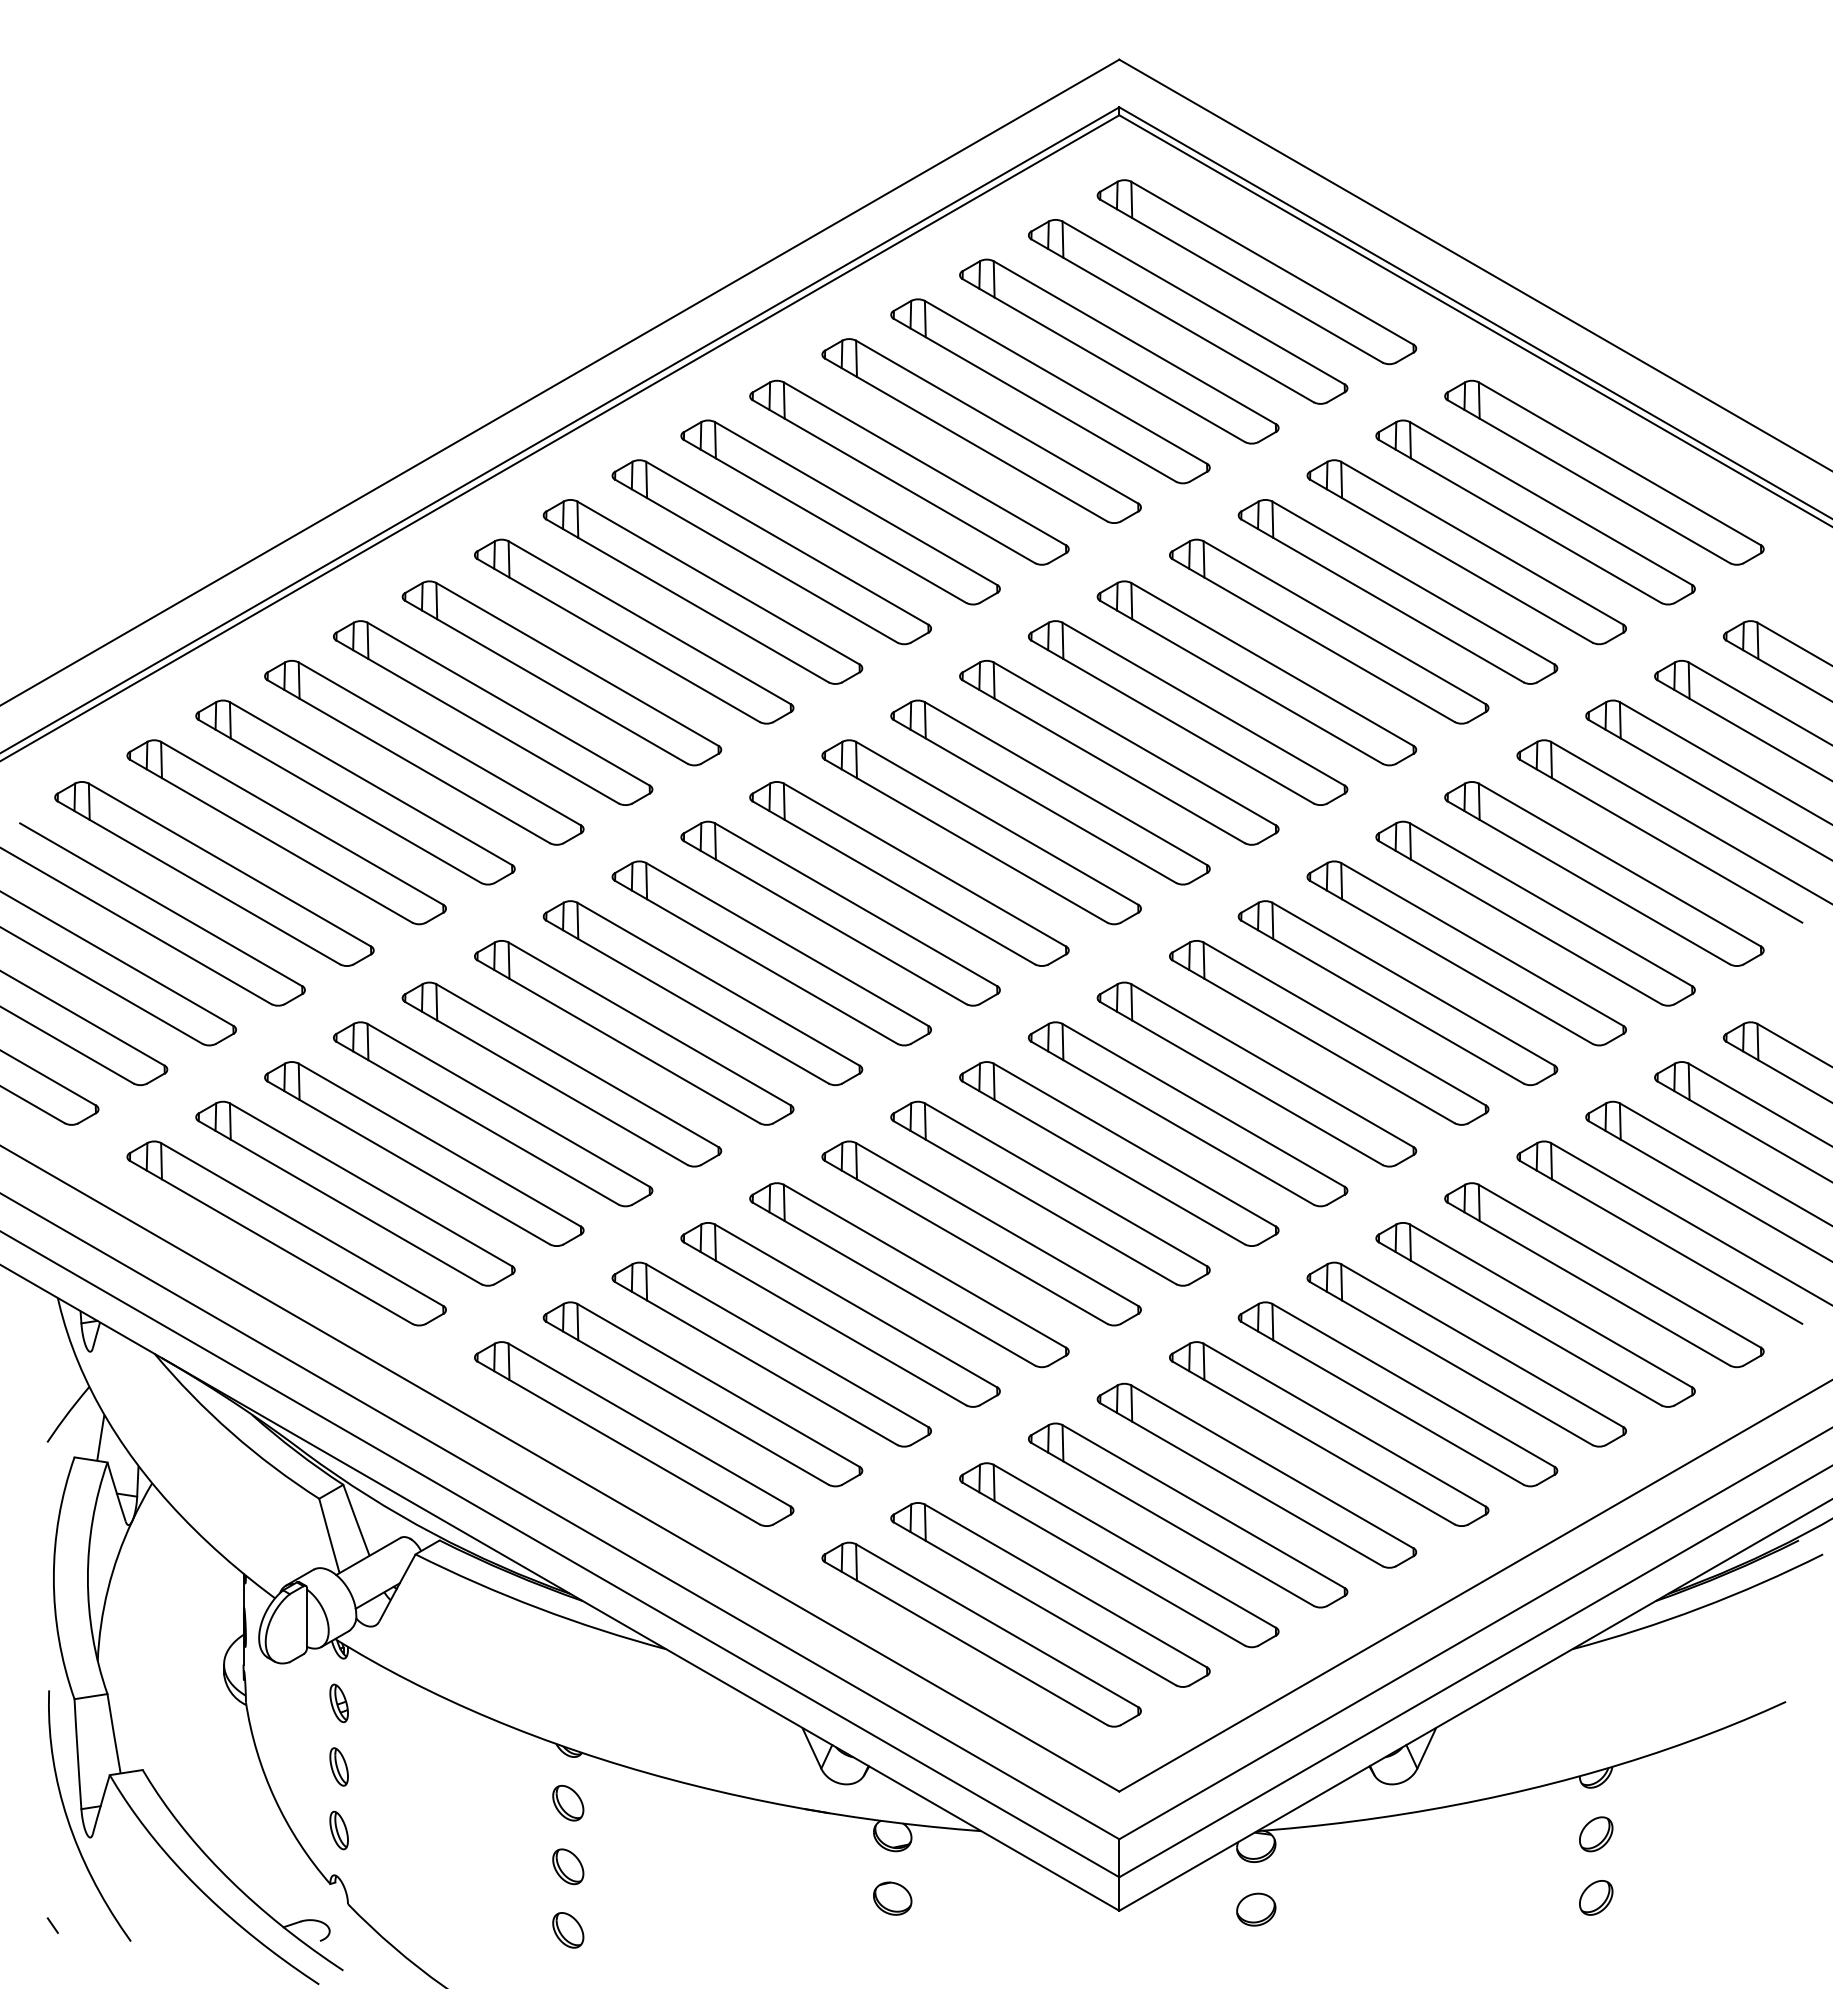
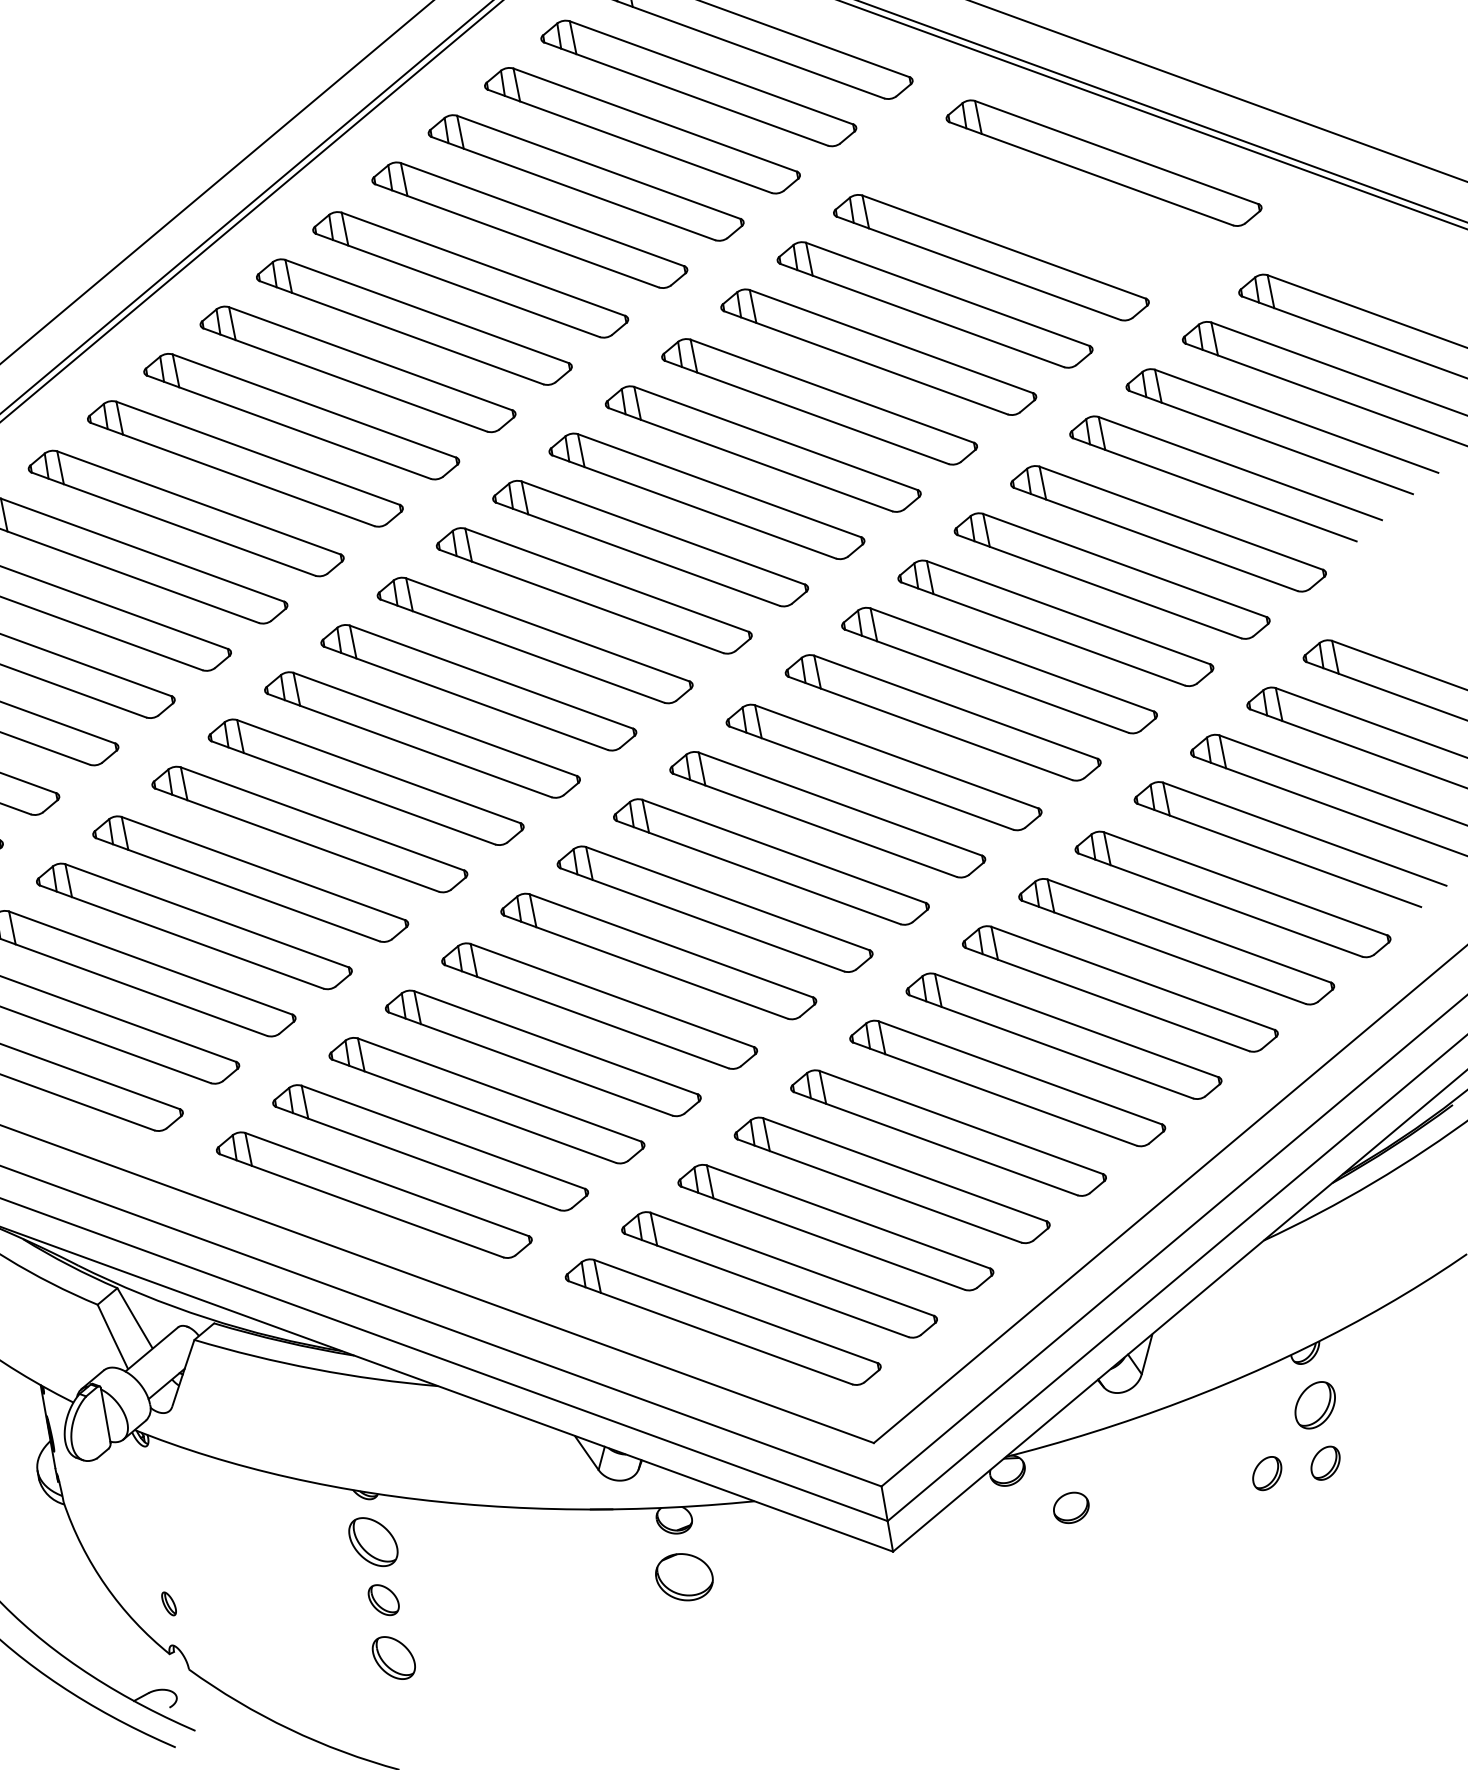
part: (1535, 512) -> (1047, 210), removed
part: (338, 1703) -> (148, 1488), removed
part: (338, 1766) -> (158, 1545), removed
part: (568, 1803) -> (373, 1542), size x1.6
part: (338, 1830) -> (168, 1603), size x0.7
part: (1596, 1834) -> (1315, 1405), size x1.4
part: (1532, 1897) -> (1267, 1473), added
part: (892, 1898) -> (684, 1576), size x1.6
part: (1256, 1909) -> (1071, 1507), moved
part: (568, 1930) -> (394, 1658), size x1.4

